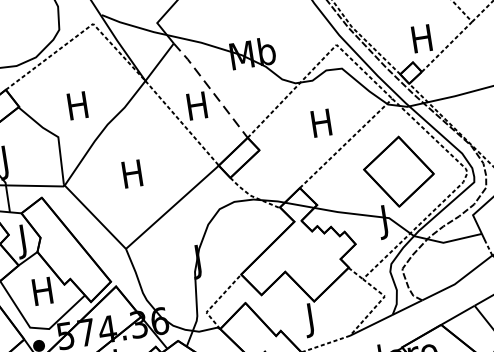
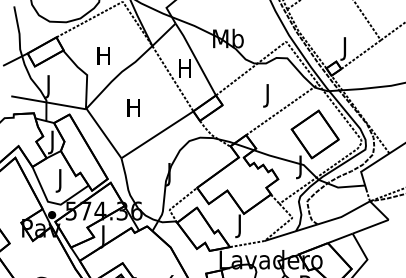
text: (421, 41) -> (344, 48), H -> J
line: (211, 90) -> (196, 59), dashed -> solid
text: (321, 126) -> (267, 95), H -> J
text: (43, 294) -> (60, 180), H -> J

